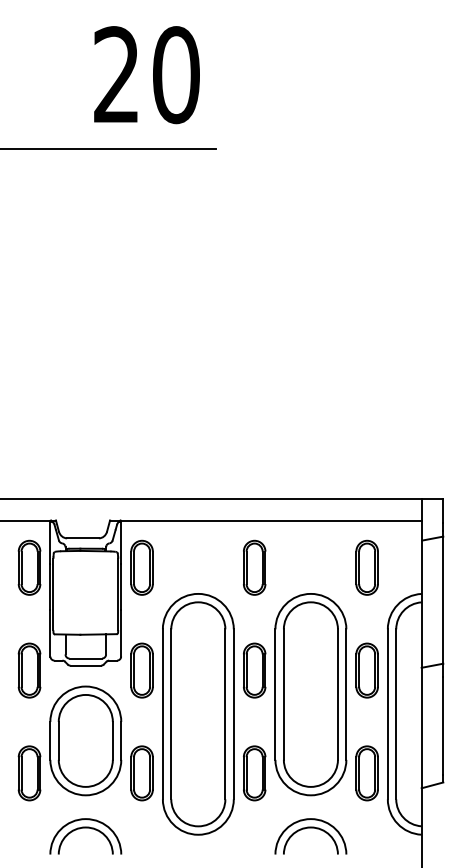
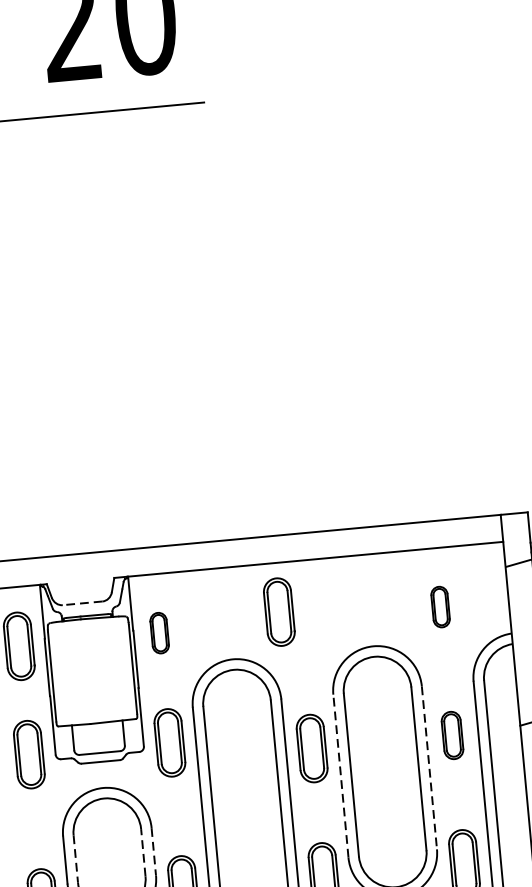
line: (83, 538) -> (83, 603), solid -> dashed
part: (141, 567) -> (158, 632), size x0.6
part: (254, 567) -> (279, 611), moved
part: (366, 567) -> (439, 606), size x0.6
part: (29, 670) -> (29, 754), moved
part: (141, 670) -> (169, 742), moved
part: (366, 670) -> (451, 735), size x0.7
line: (275, 694) -> (340, 775), solid -> dashed
line: (346, 695) -> (429, 768), solid -> dashed
line: (58, 740) -> (75, 858), solid -> dashed
line: (112, 740) -> (142, 852), solid -> dashed
line: (121, 740) -> (154, 851), solid -> dashed

